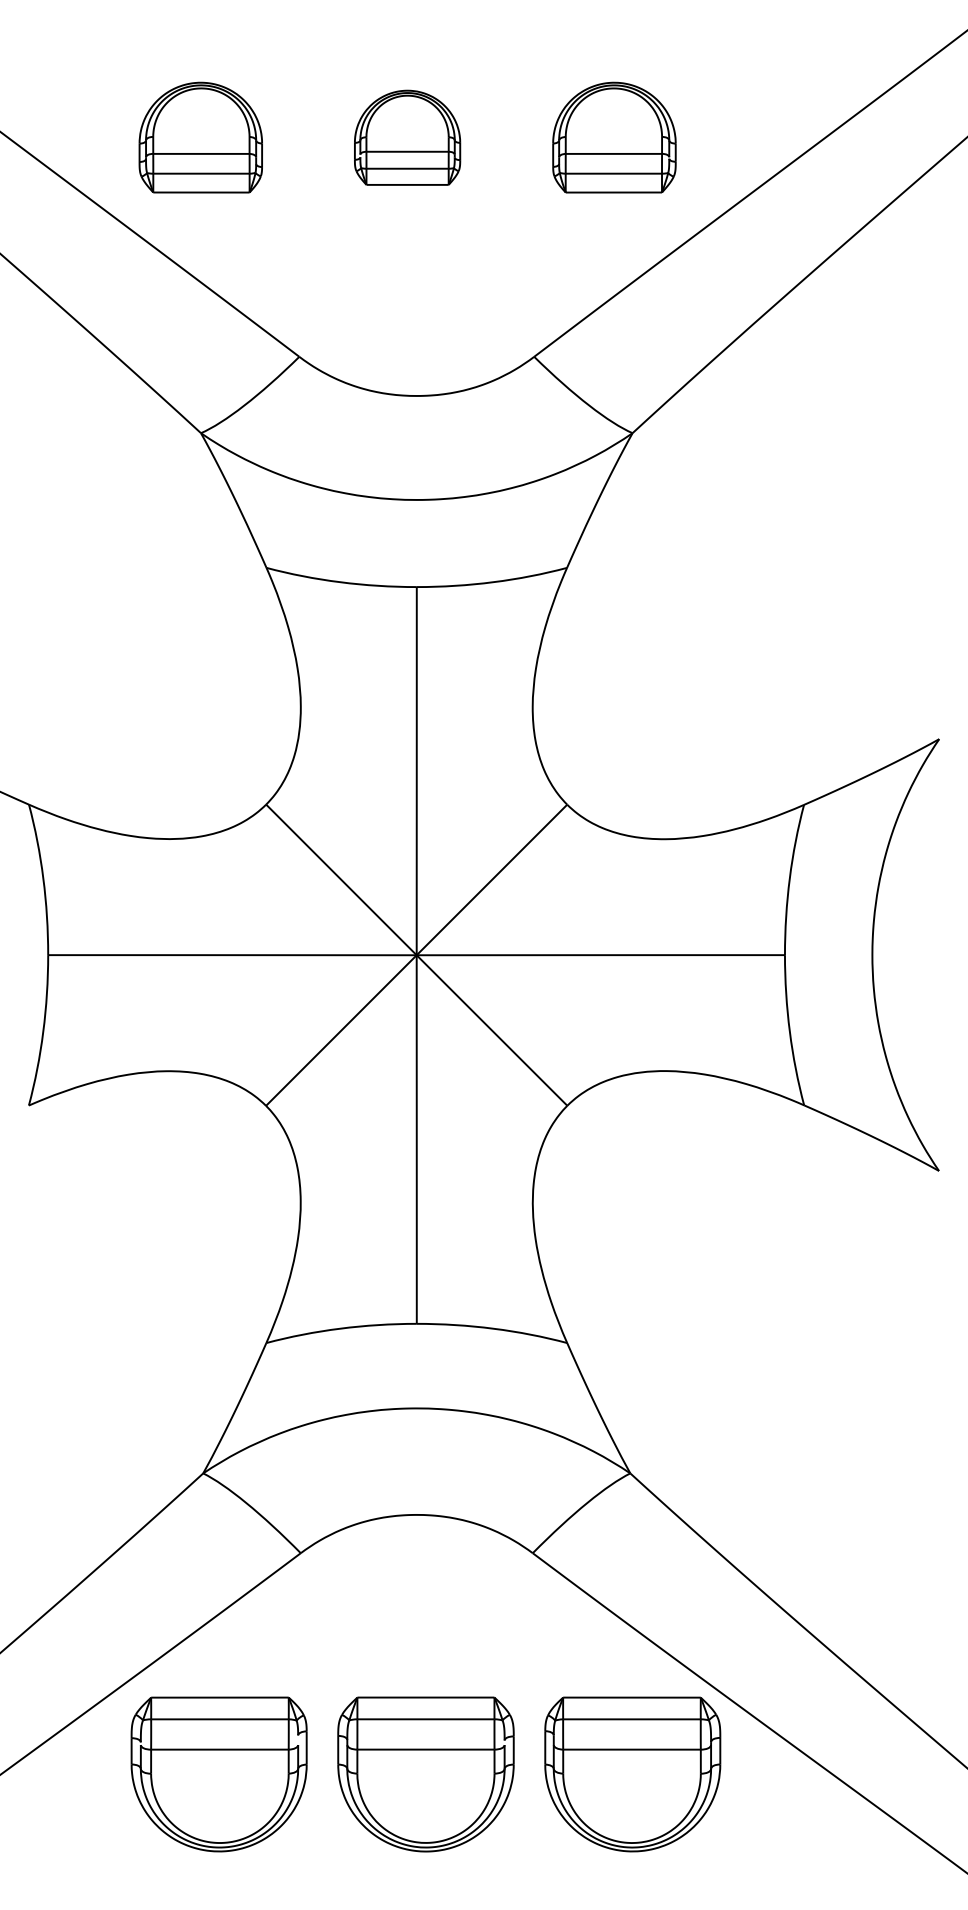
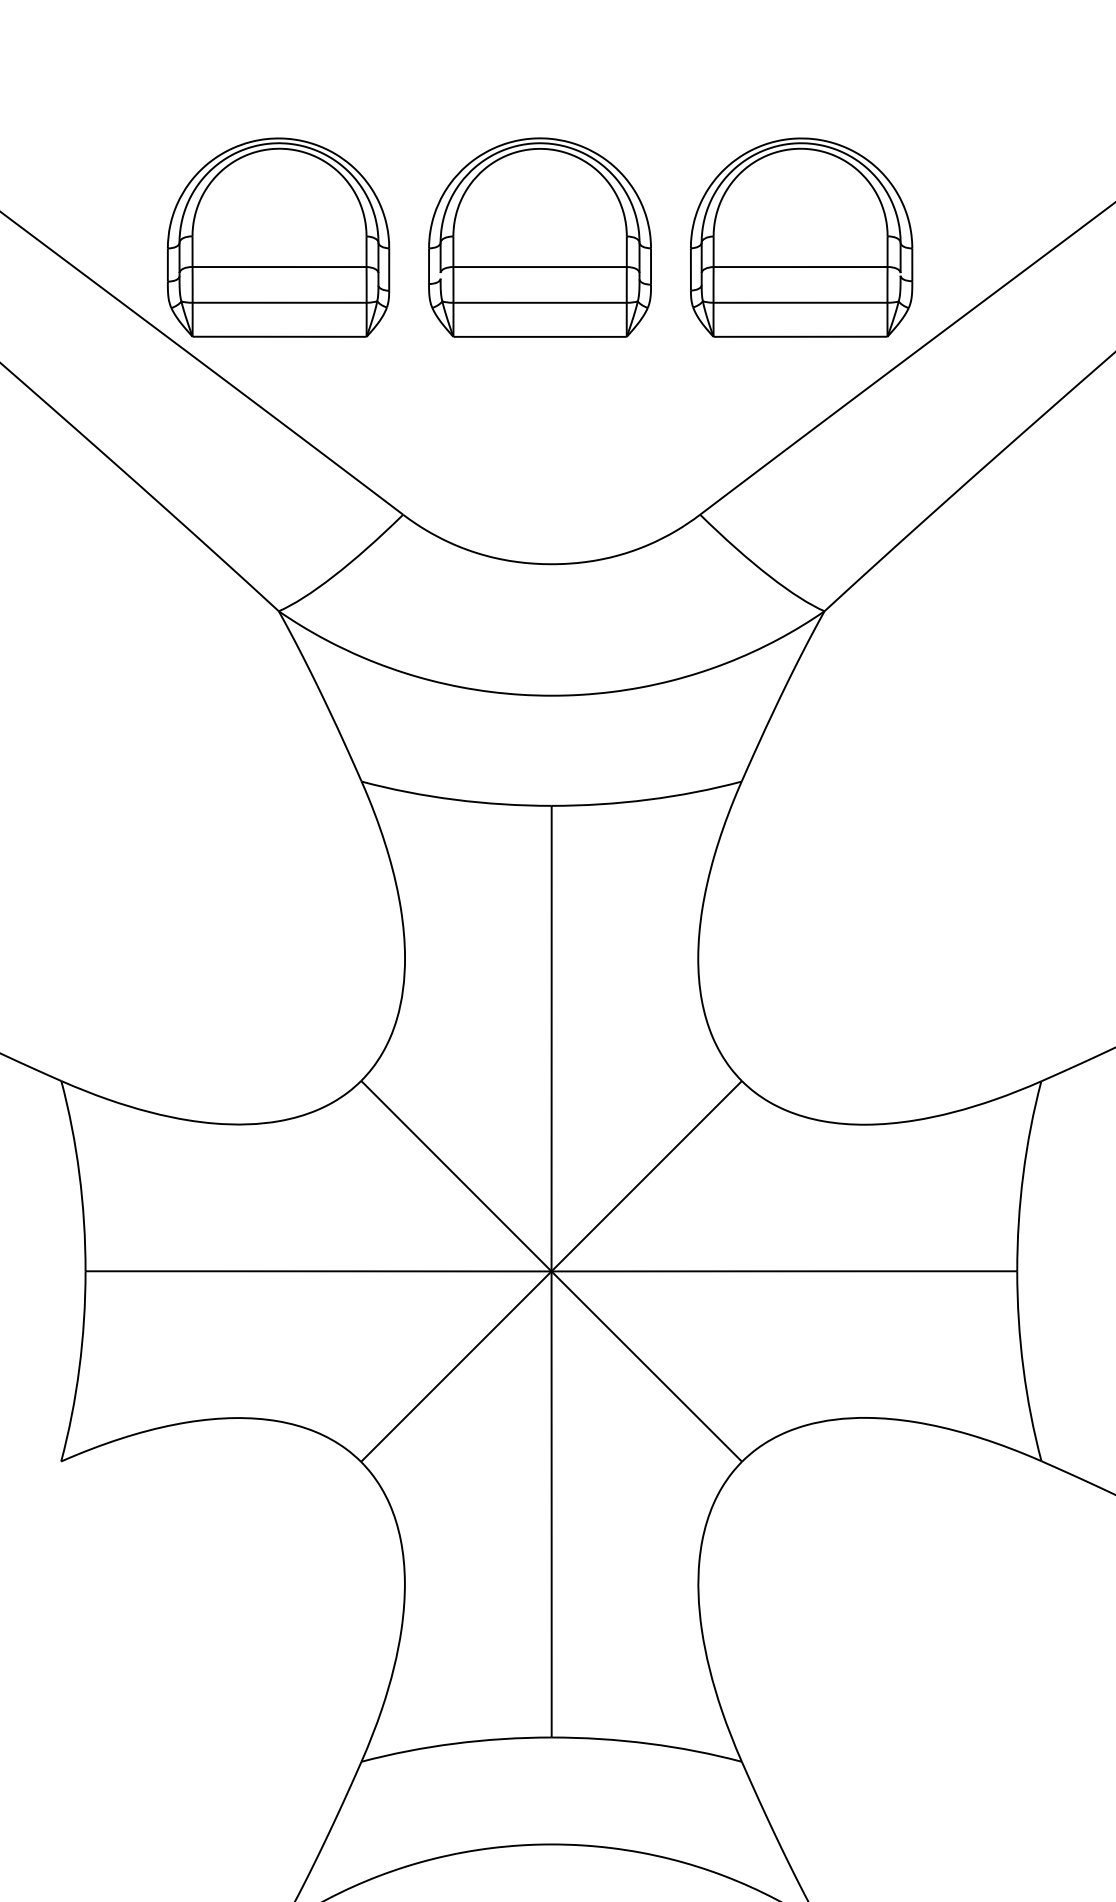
part: (200, 137) -> (278, 237), size x1.43
part: (407, 137) -> (539, 237), size x1.67
part: (614, 137) -> (801, 237), size x1.43

